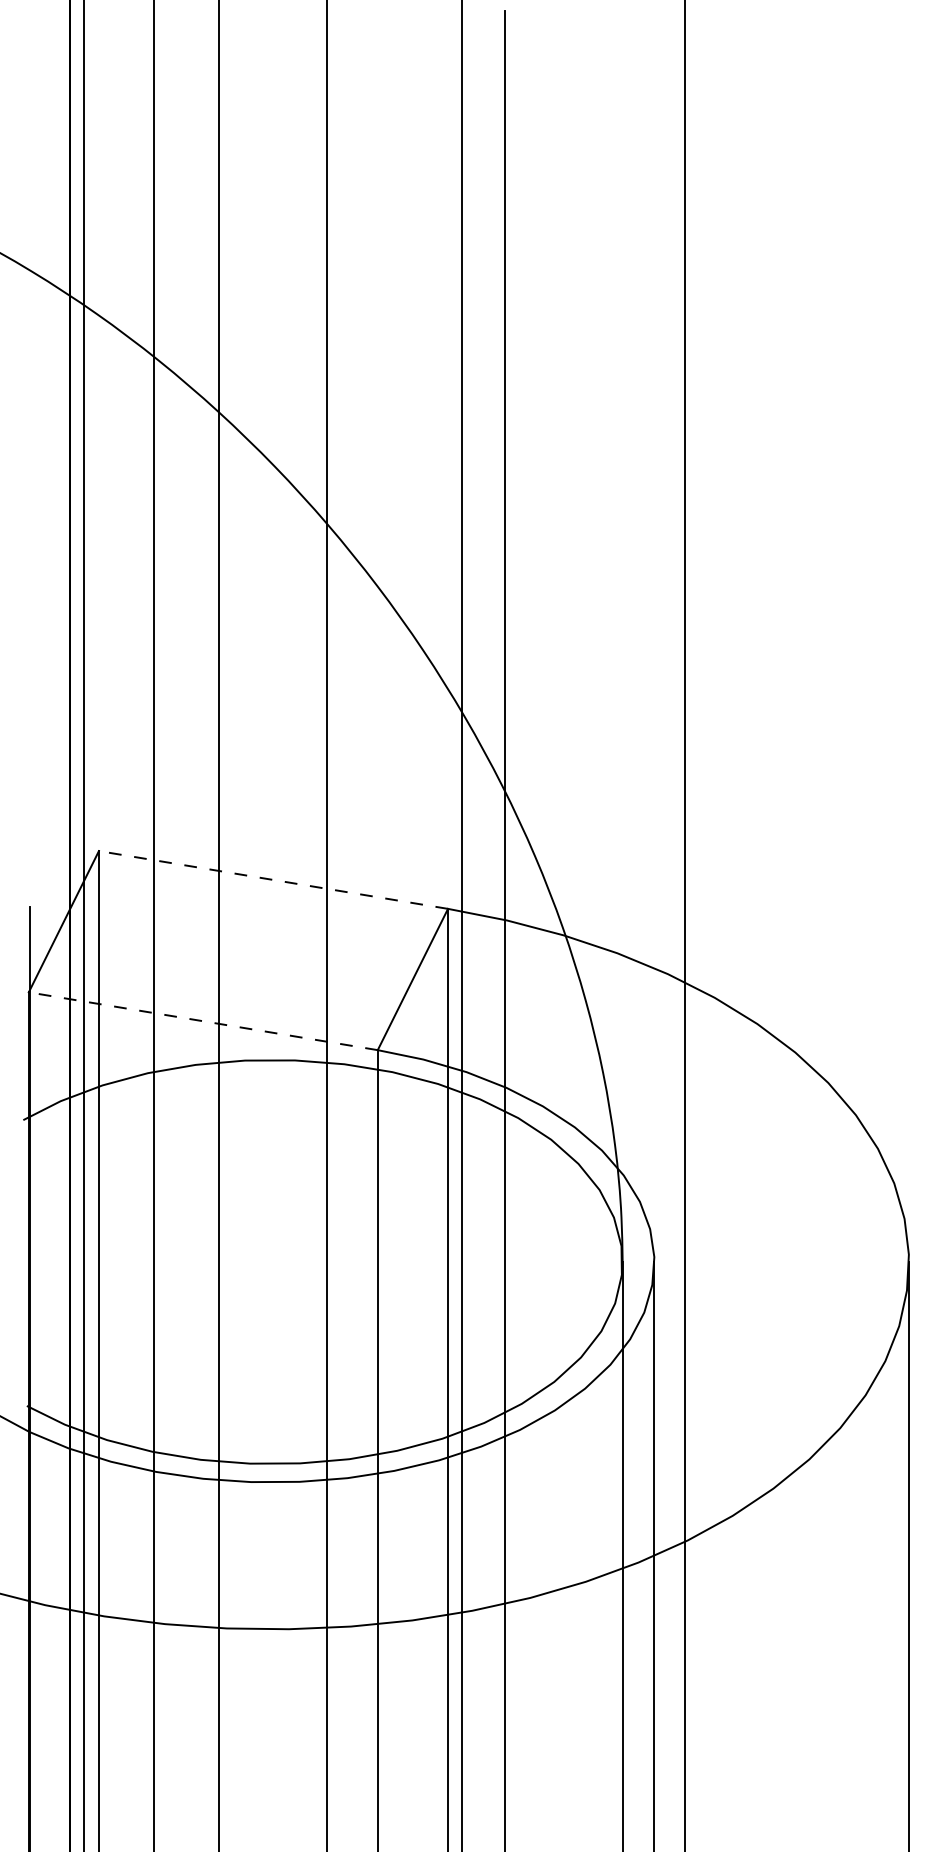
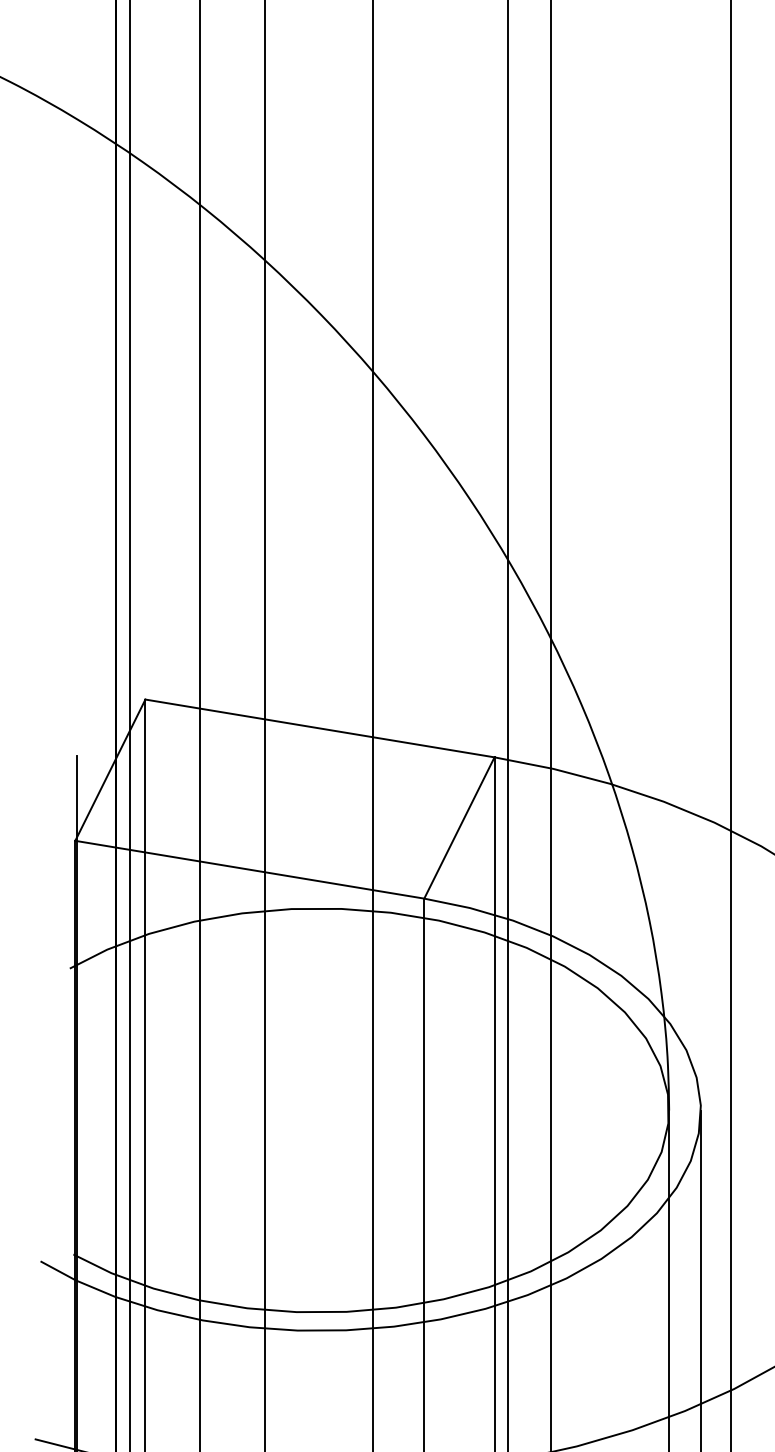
line: (273, 879) -> (320, 727), dashed -> solid
line: (203, 1021) -> (250, 869), dashed -> solid

